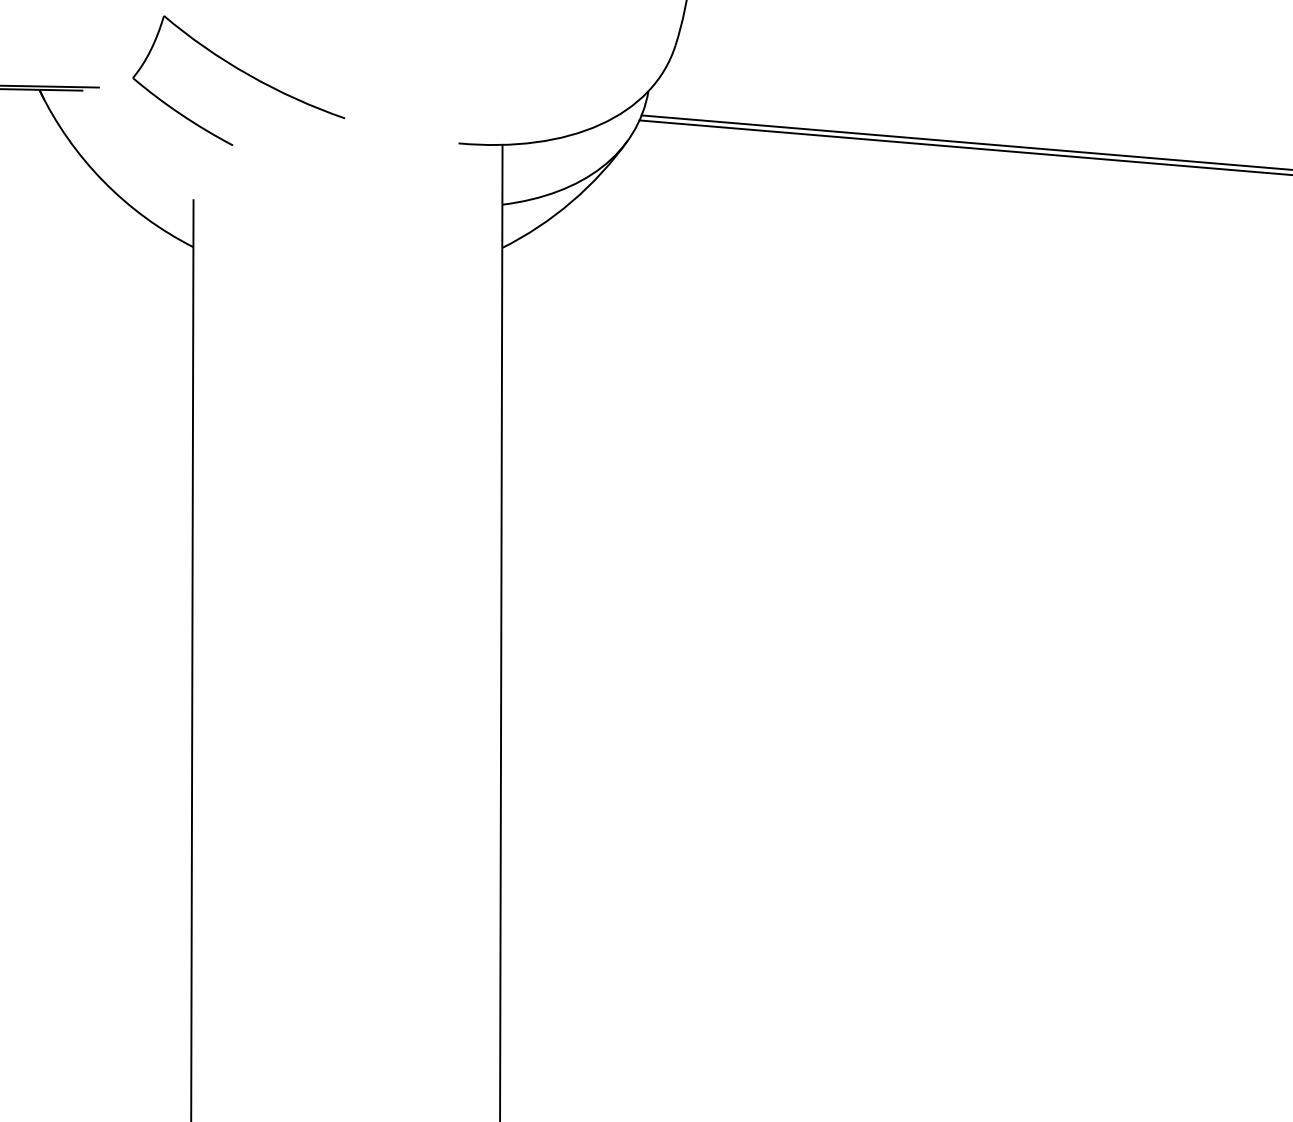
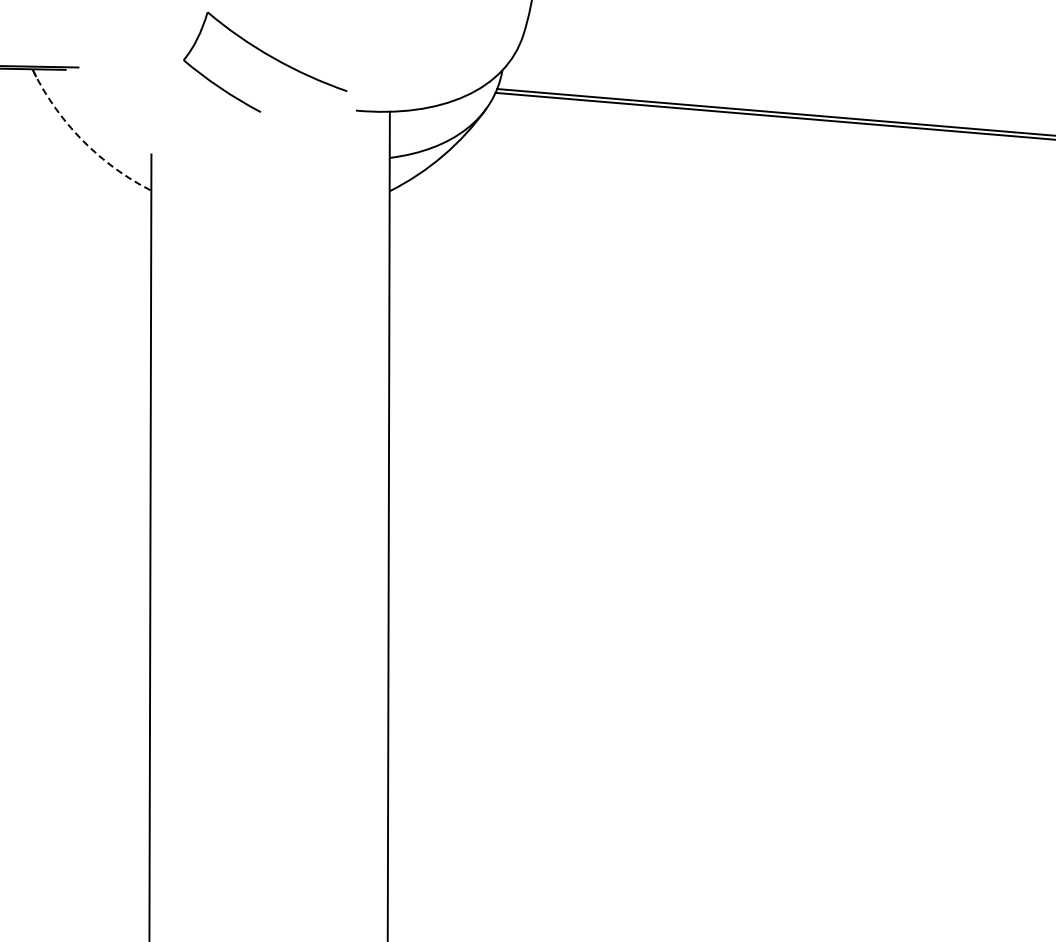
part: (238, 79) -> (265, 61), moved
arc: (102, 180) -> (81, 139), solid -> dashed

